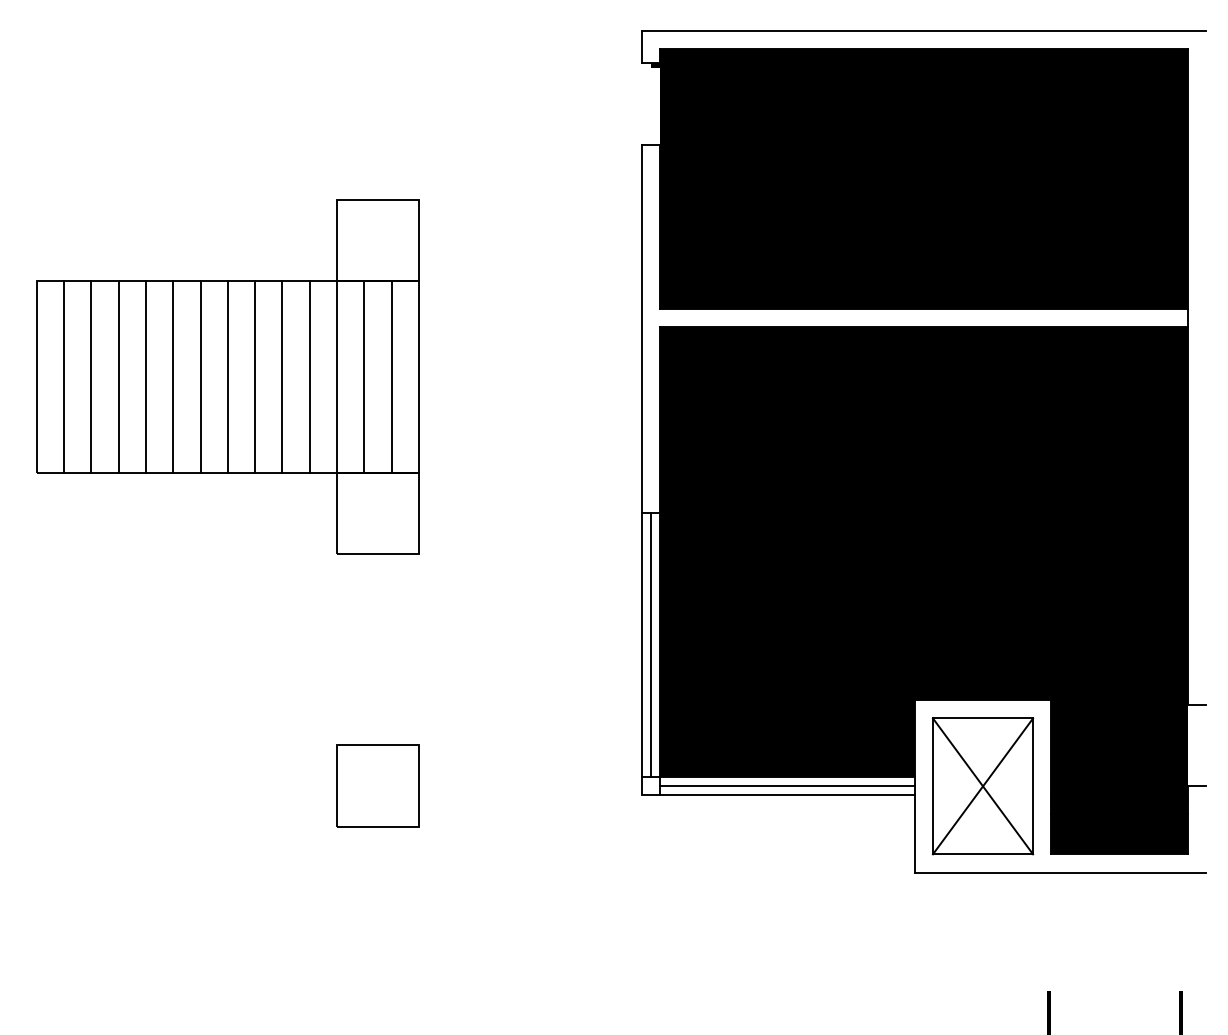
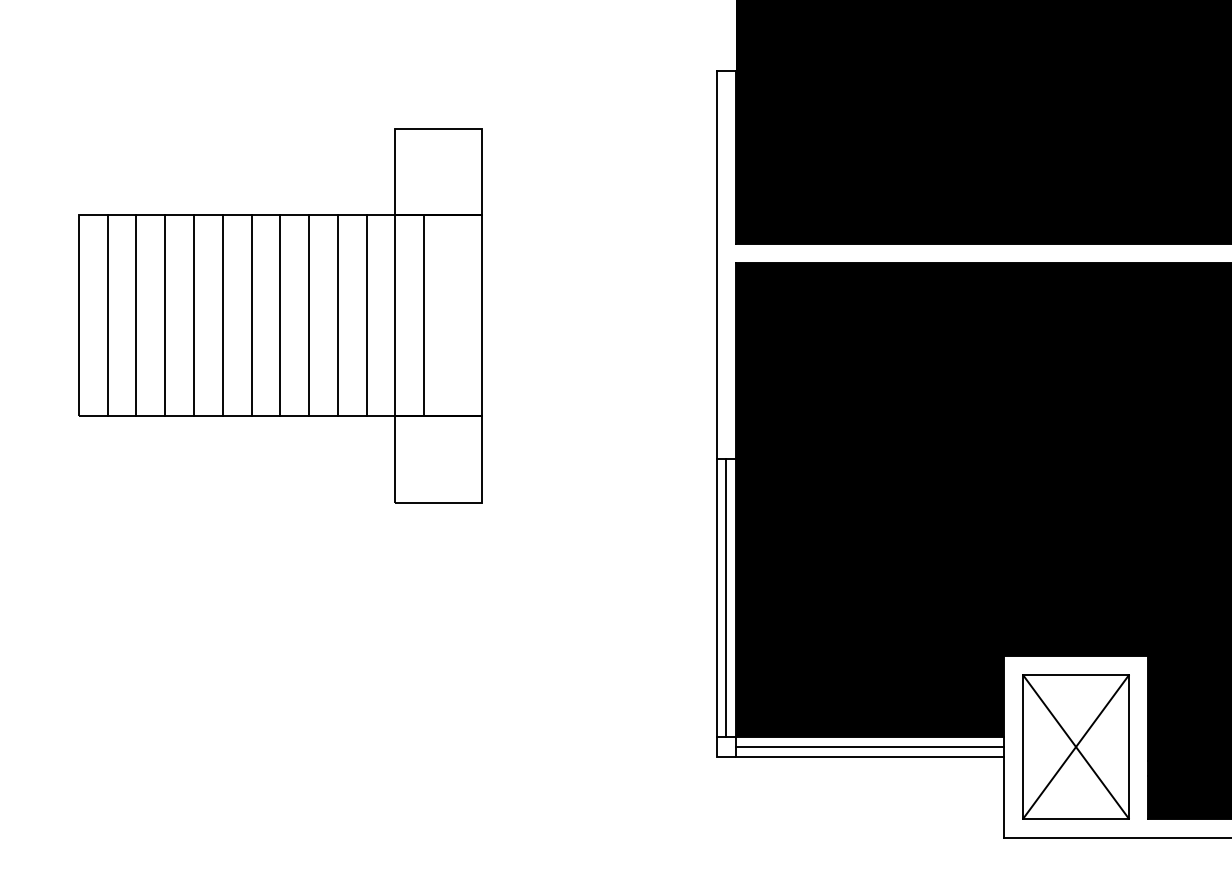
line: (391, 376) -> (452, 315), removed
part: (377, 785) -> (437, 746), removed

